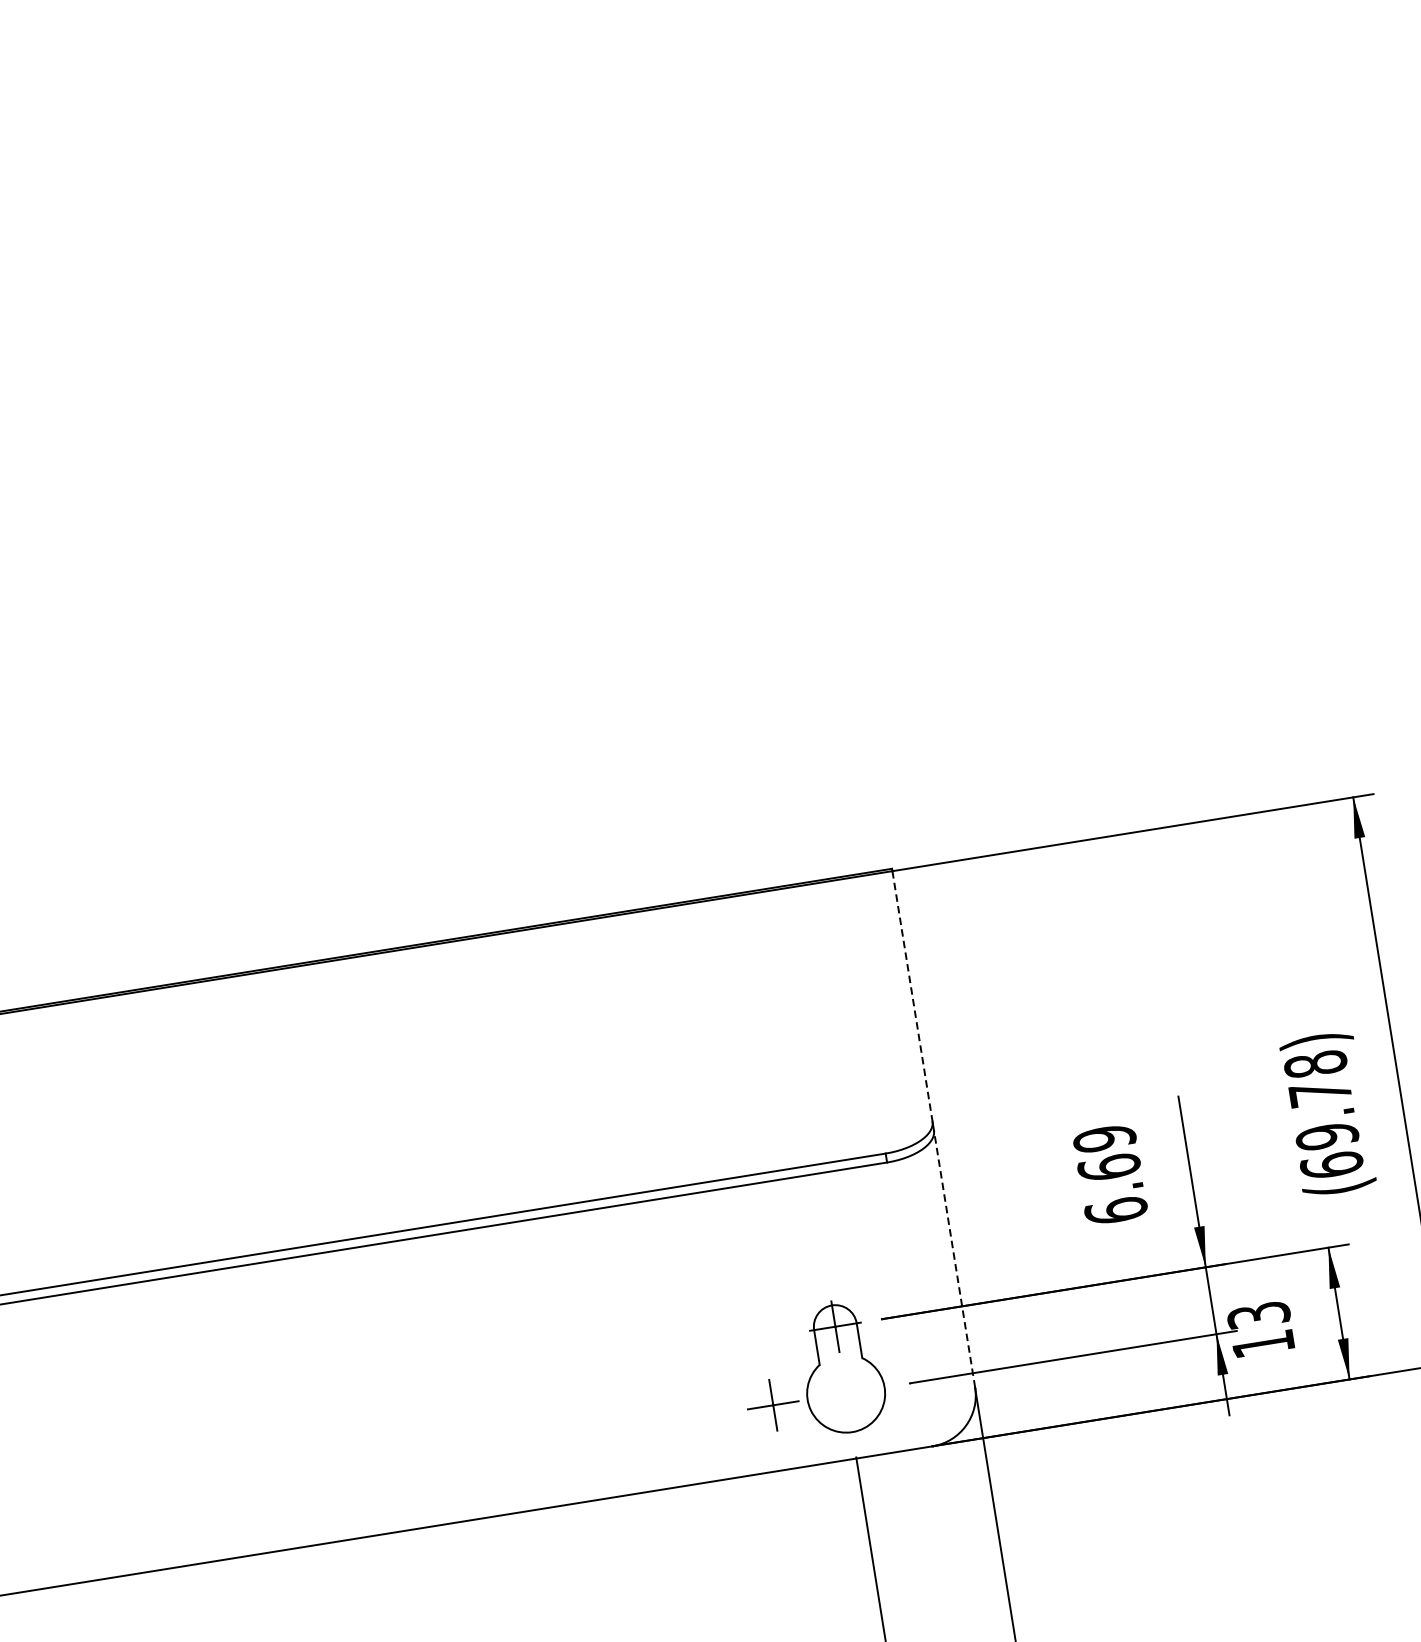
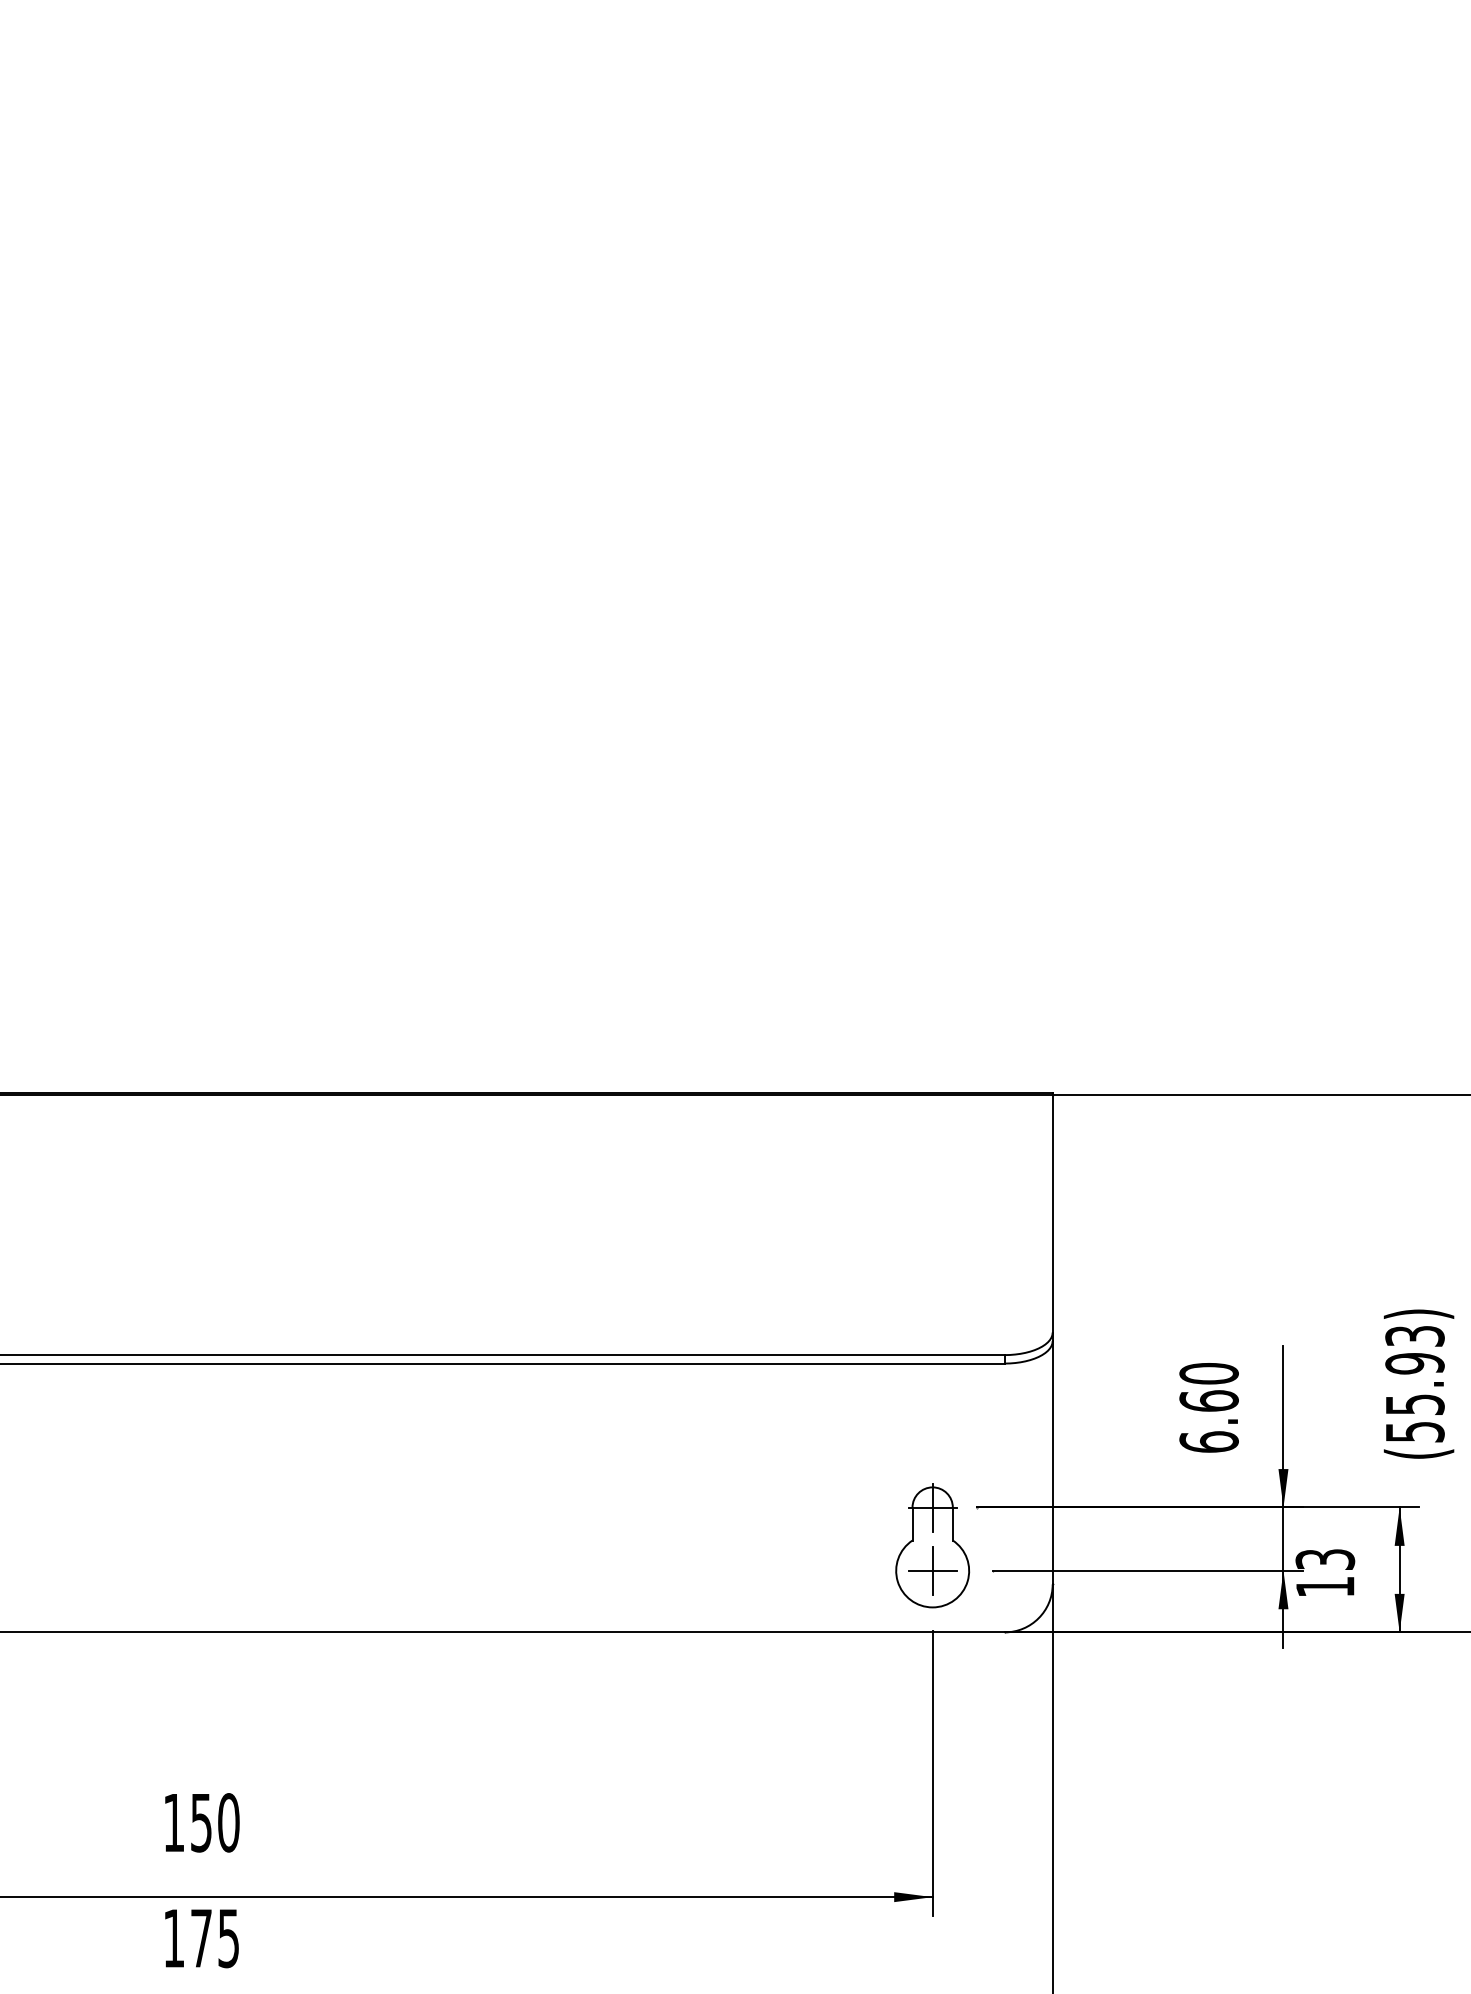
line: (912, 995) -> (1052, 1213), dashed -> solid
text: (1323, 1114) -> (1414, 1383), 69.78 -> 55.93
text: (1103, 1138) -> (1208, 1373), 6.69 -> 6.60
line: (954, 1258) -> (1052, 1462), dashed -> solid
part: (773, 1404) -> (932, 1570), moved

